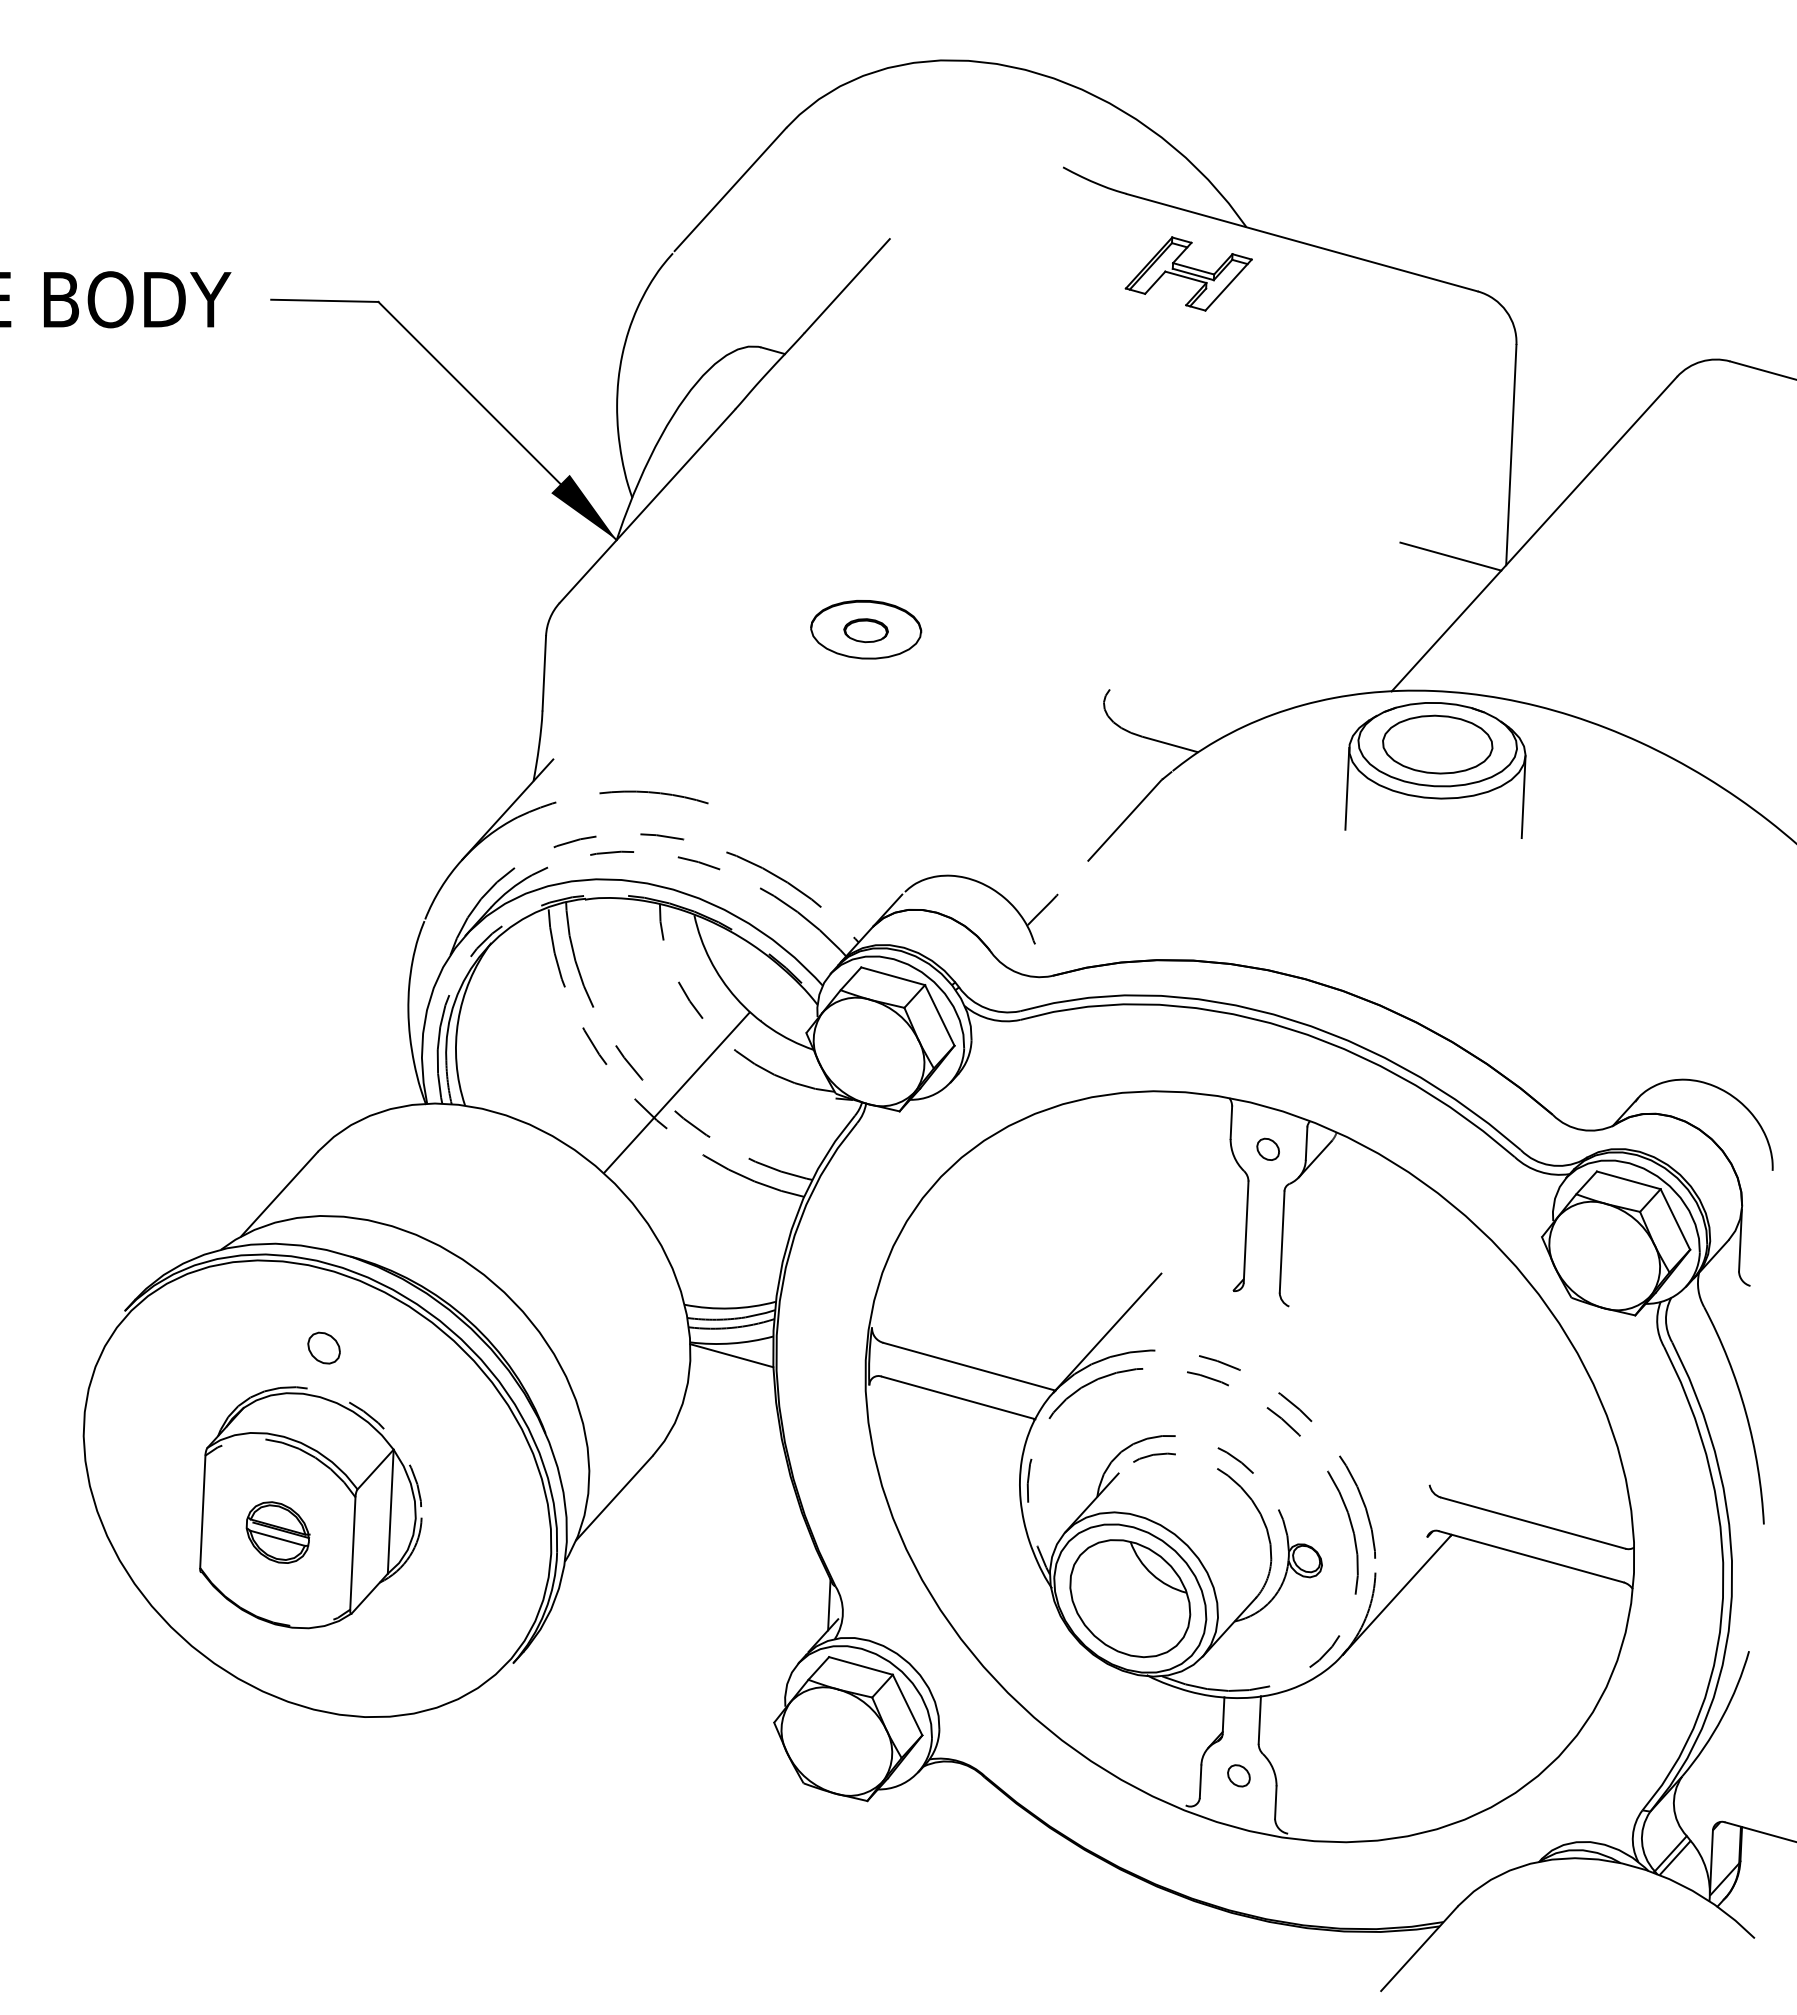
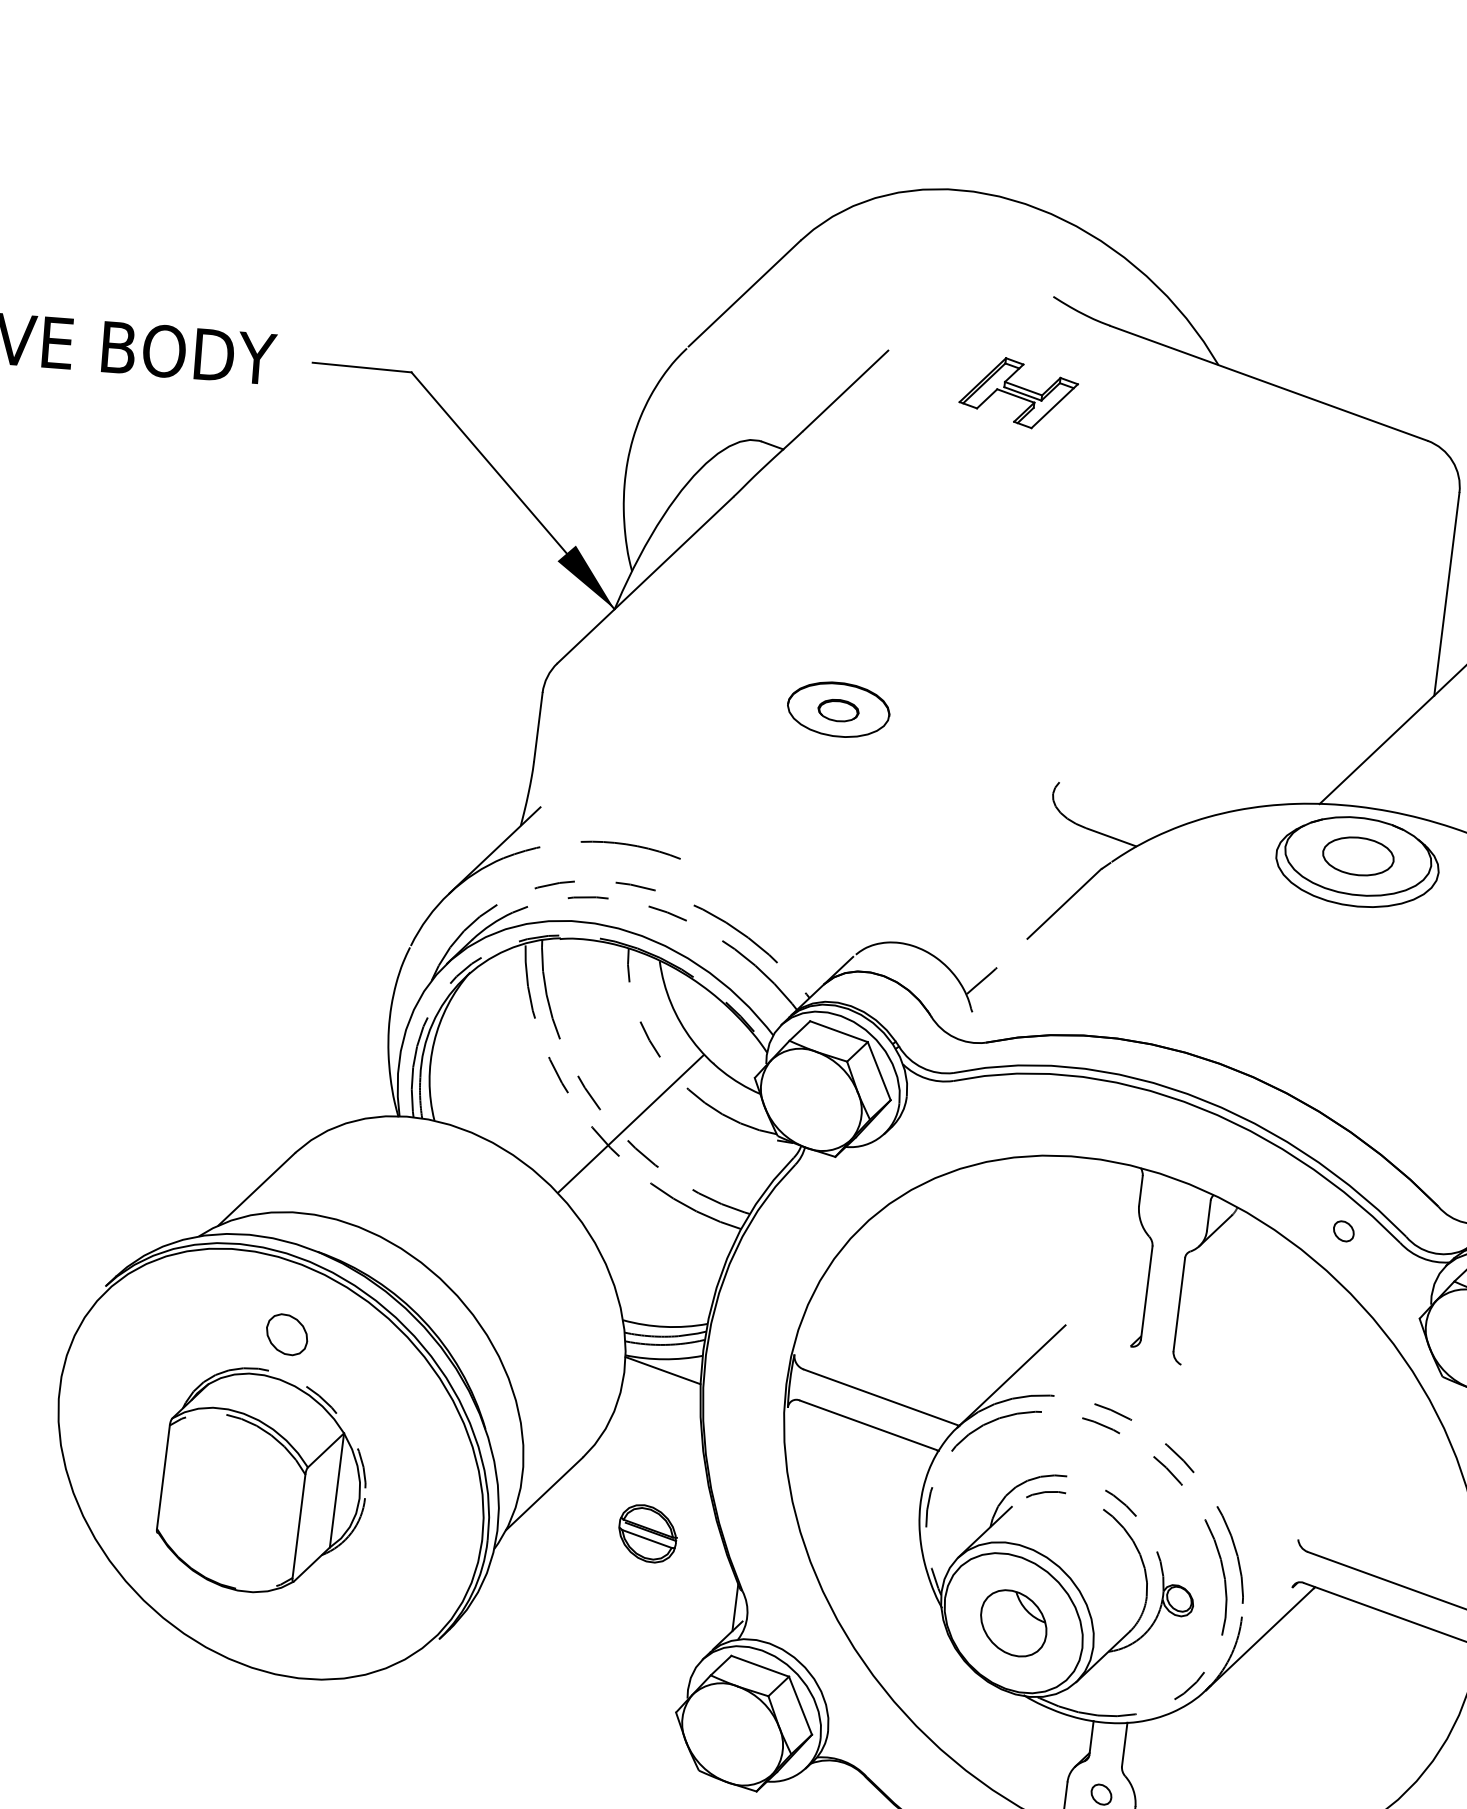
part: (1188, 273) -> (1018, 392), moved
line: (1450, 556) -> (1383, 683), removed
part: (1437, 744) -> (1358, 856), size x0.7
line: (1347, 788) -> (1271, 890), removed
line: (1523, 797) -> (1433, 911), removed
part: (1267, 1148) -> (1343, 1230), moved
part: (323, 1347) -> (286, 1334), size x1.4
part: (277, 1532) -> (647, 1533), moved
part: (1130, 1598) -> (1013, 1623), size x0.6

